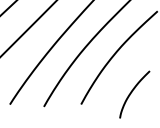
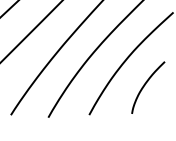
curve: (132, 92) -> (145, 85), moved

